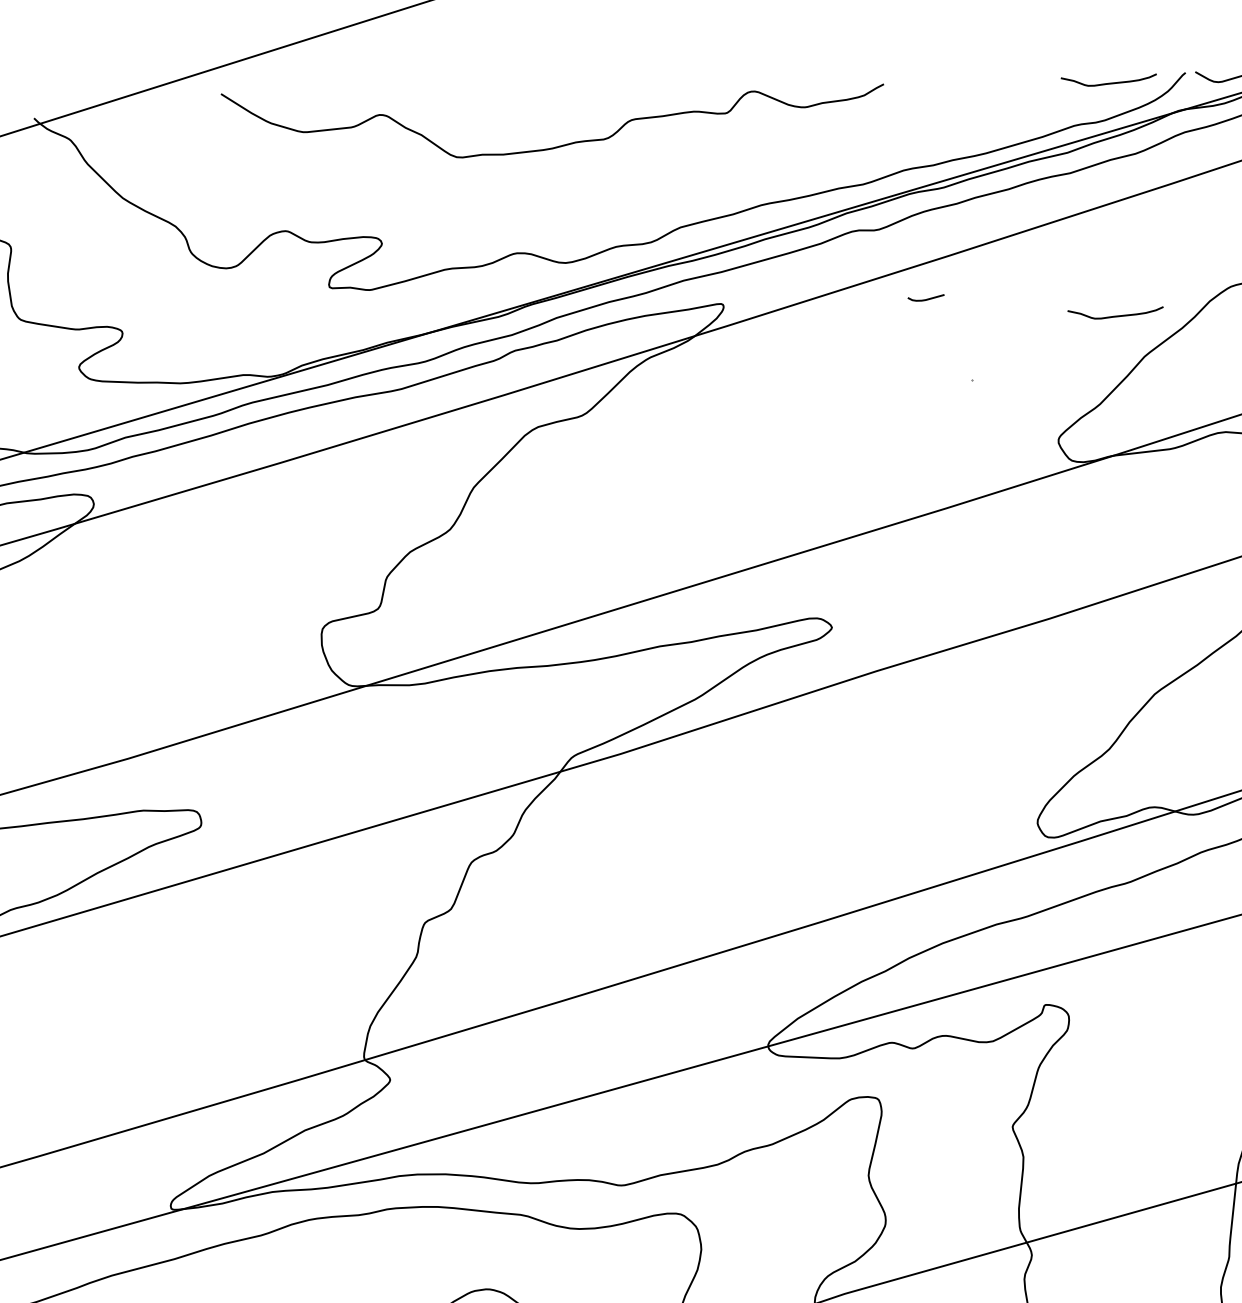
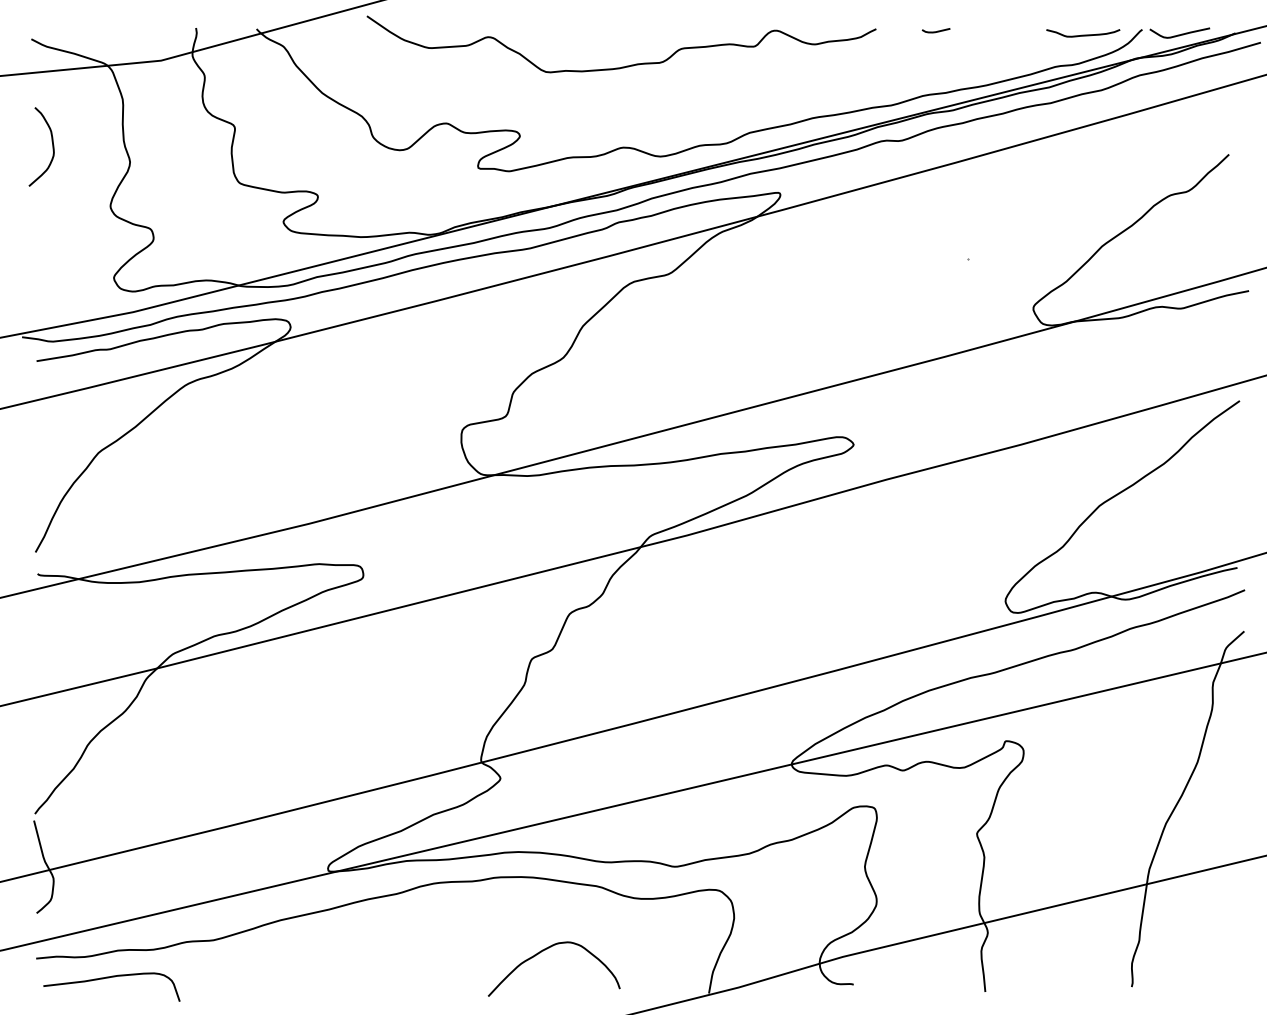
curve: (561, 144) -> (626, 65), moved
curve: (925, 299) -> (935, 31), moved
curve: (1116, 314) -> (1081, 213), removed

